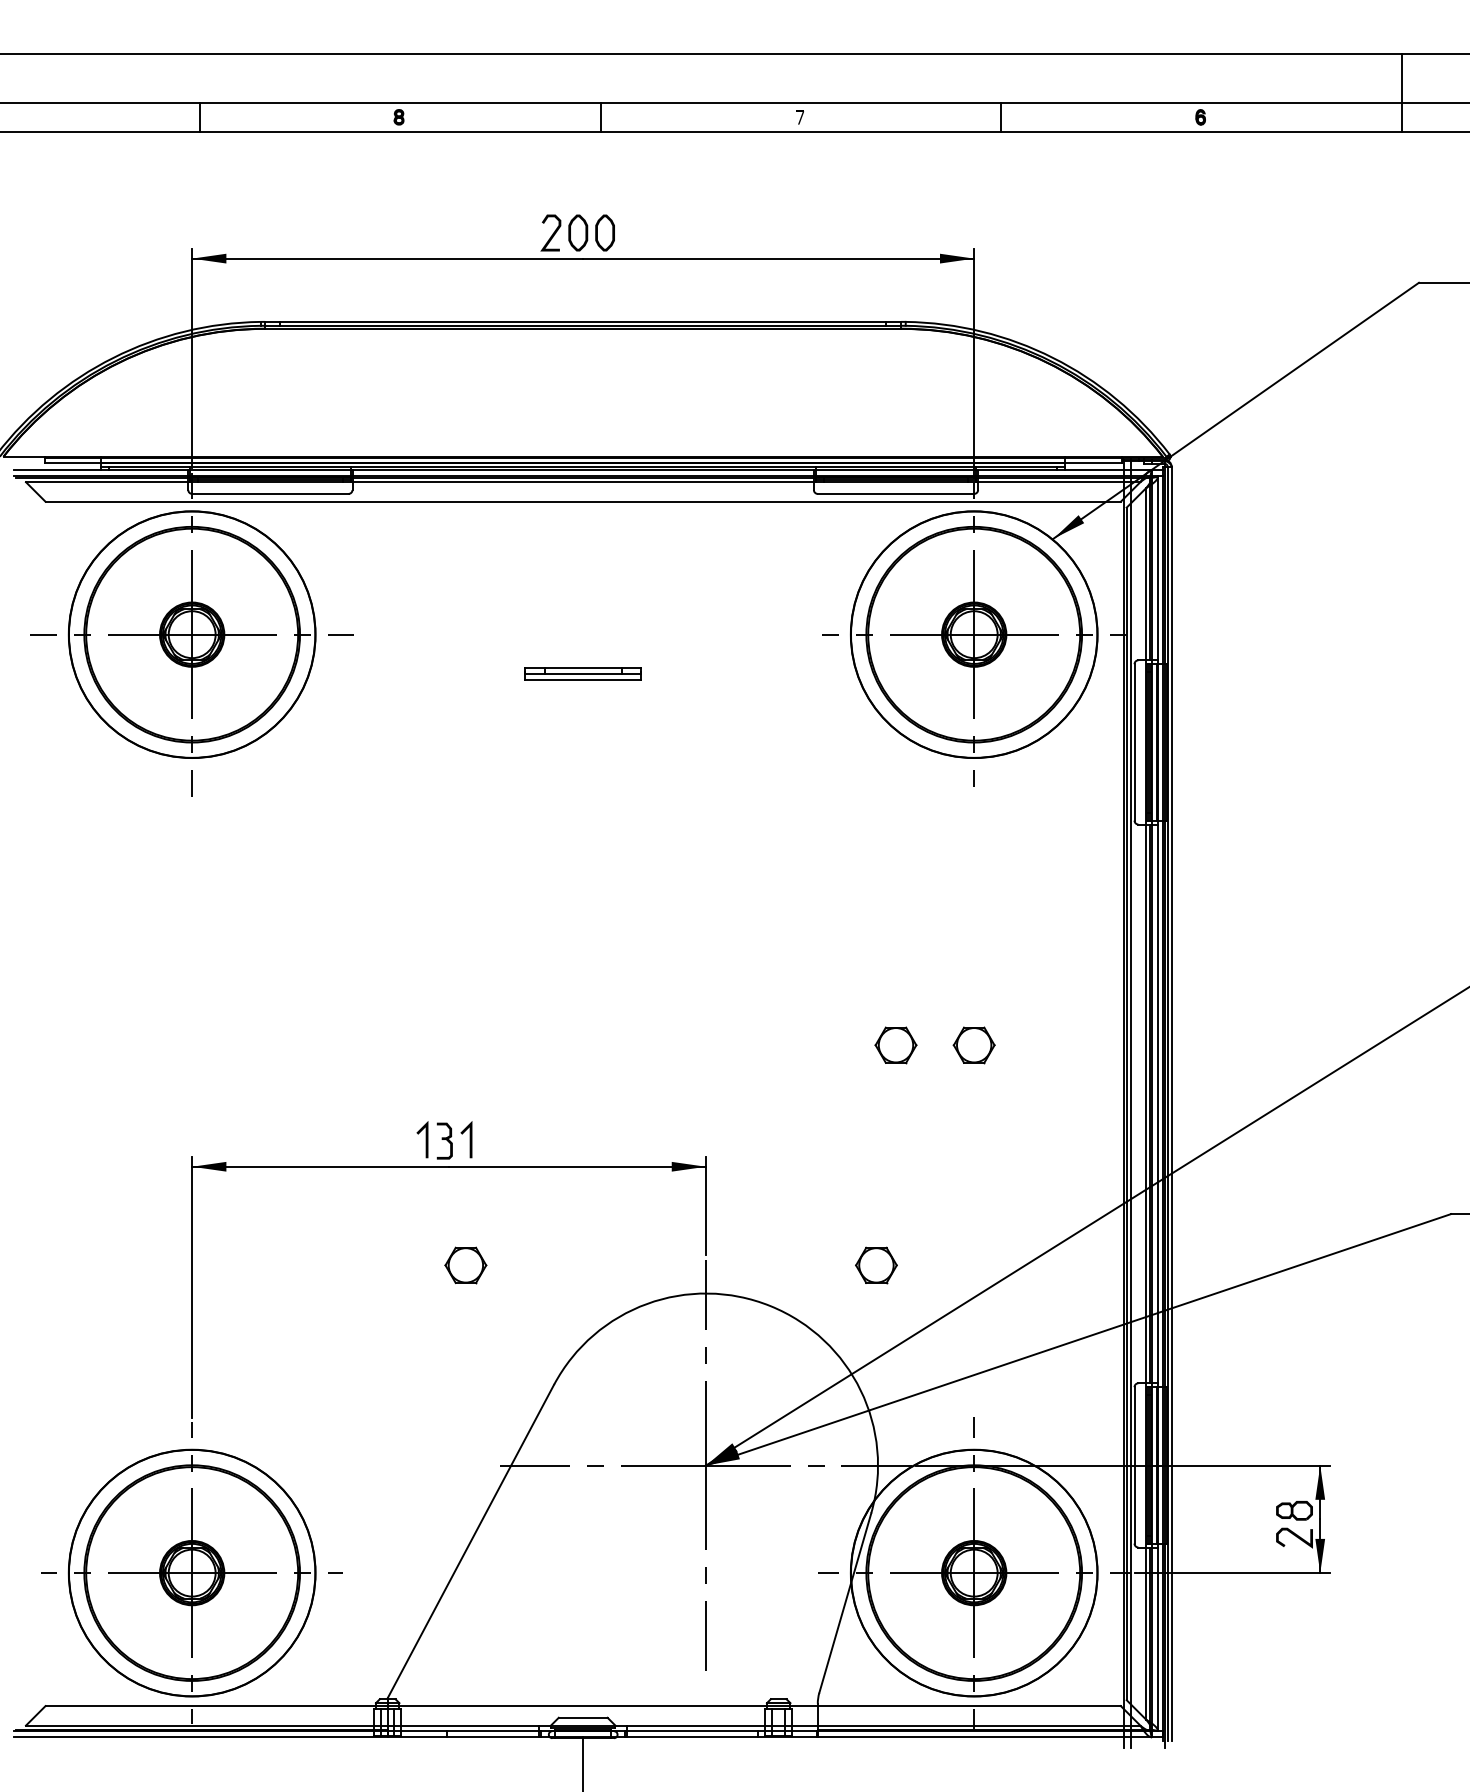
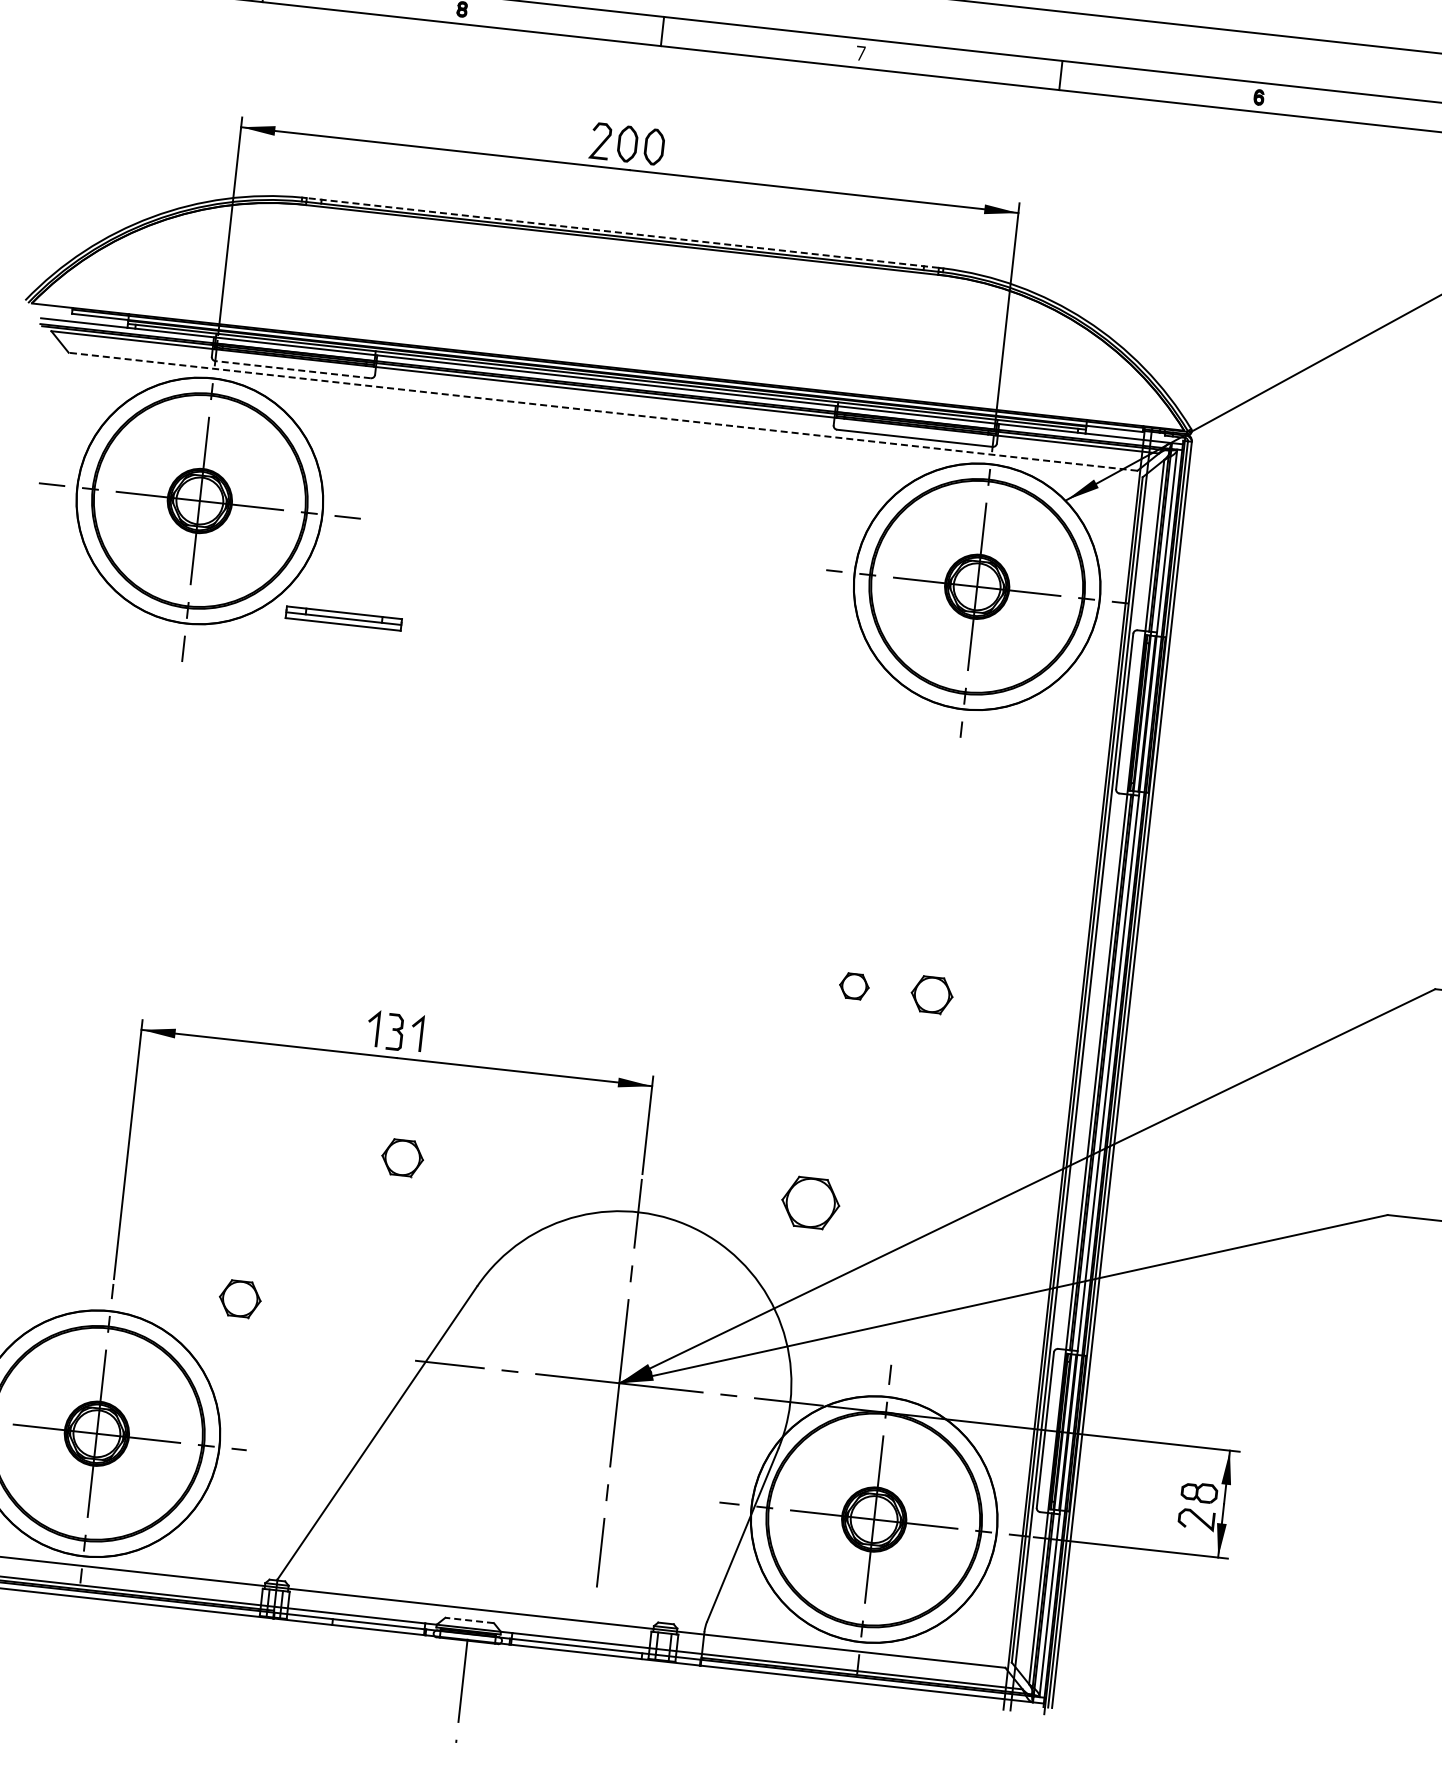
line: (583, 321) -> (623, 232), solid -> dashed
line: (269, 493) -> (292, 369), solid -> dashed
line: (583, 501) -> (603, 411), solid -> dashed
part: (582, 673) -> (343, 618), moved
part: (895, 1045) -> (853, 986), size x0.7
part: (876, 1265) -> (810, 1203), size x1.4
part: (319, 1423) -> (239, 1299), added
line: (582, 1717) -> (469, 1620), solid -> dashed

